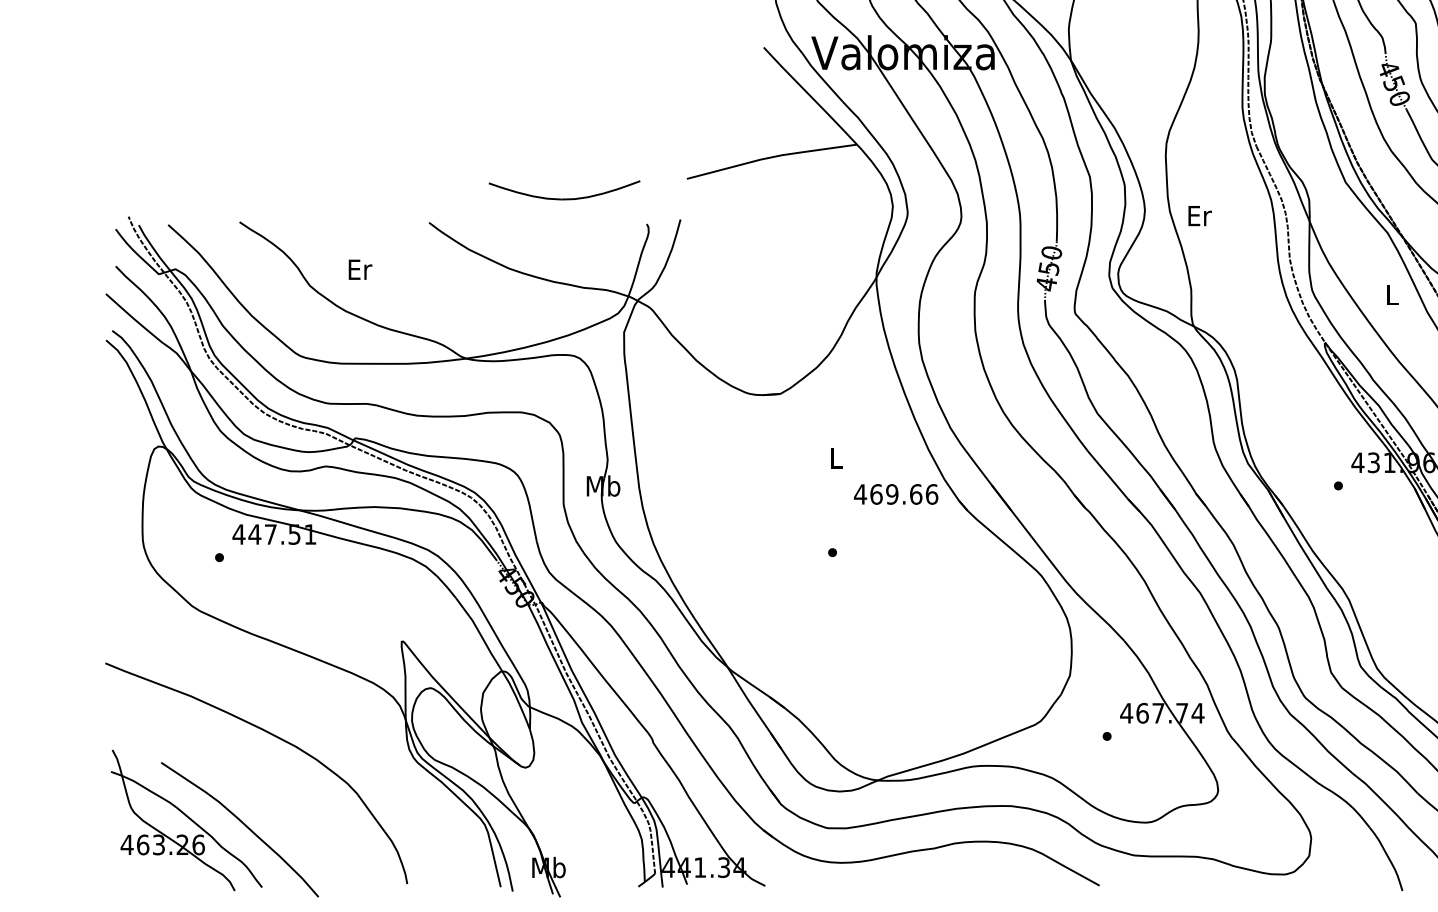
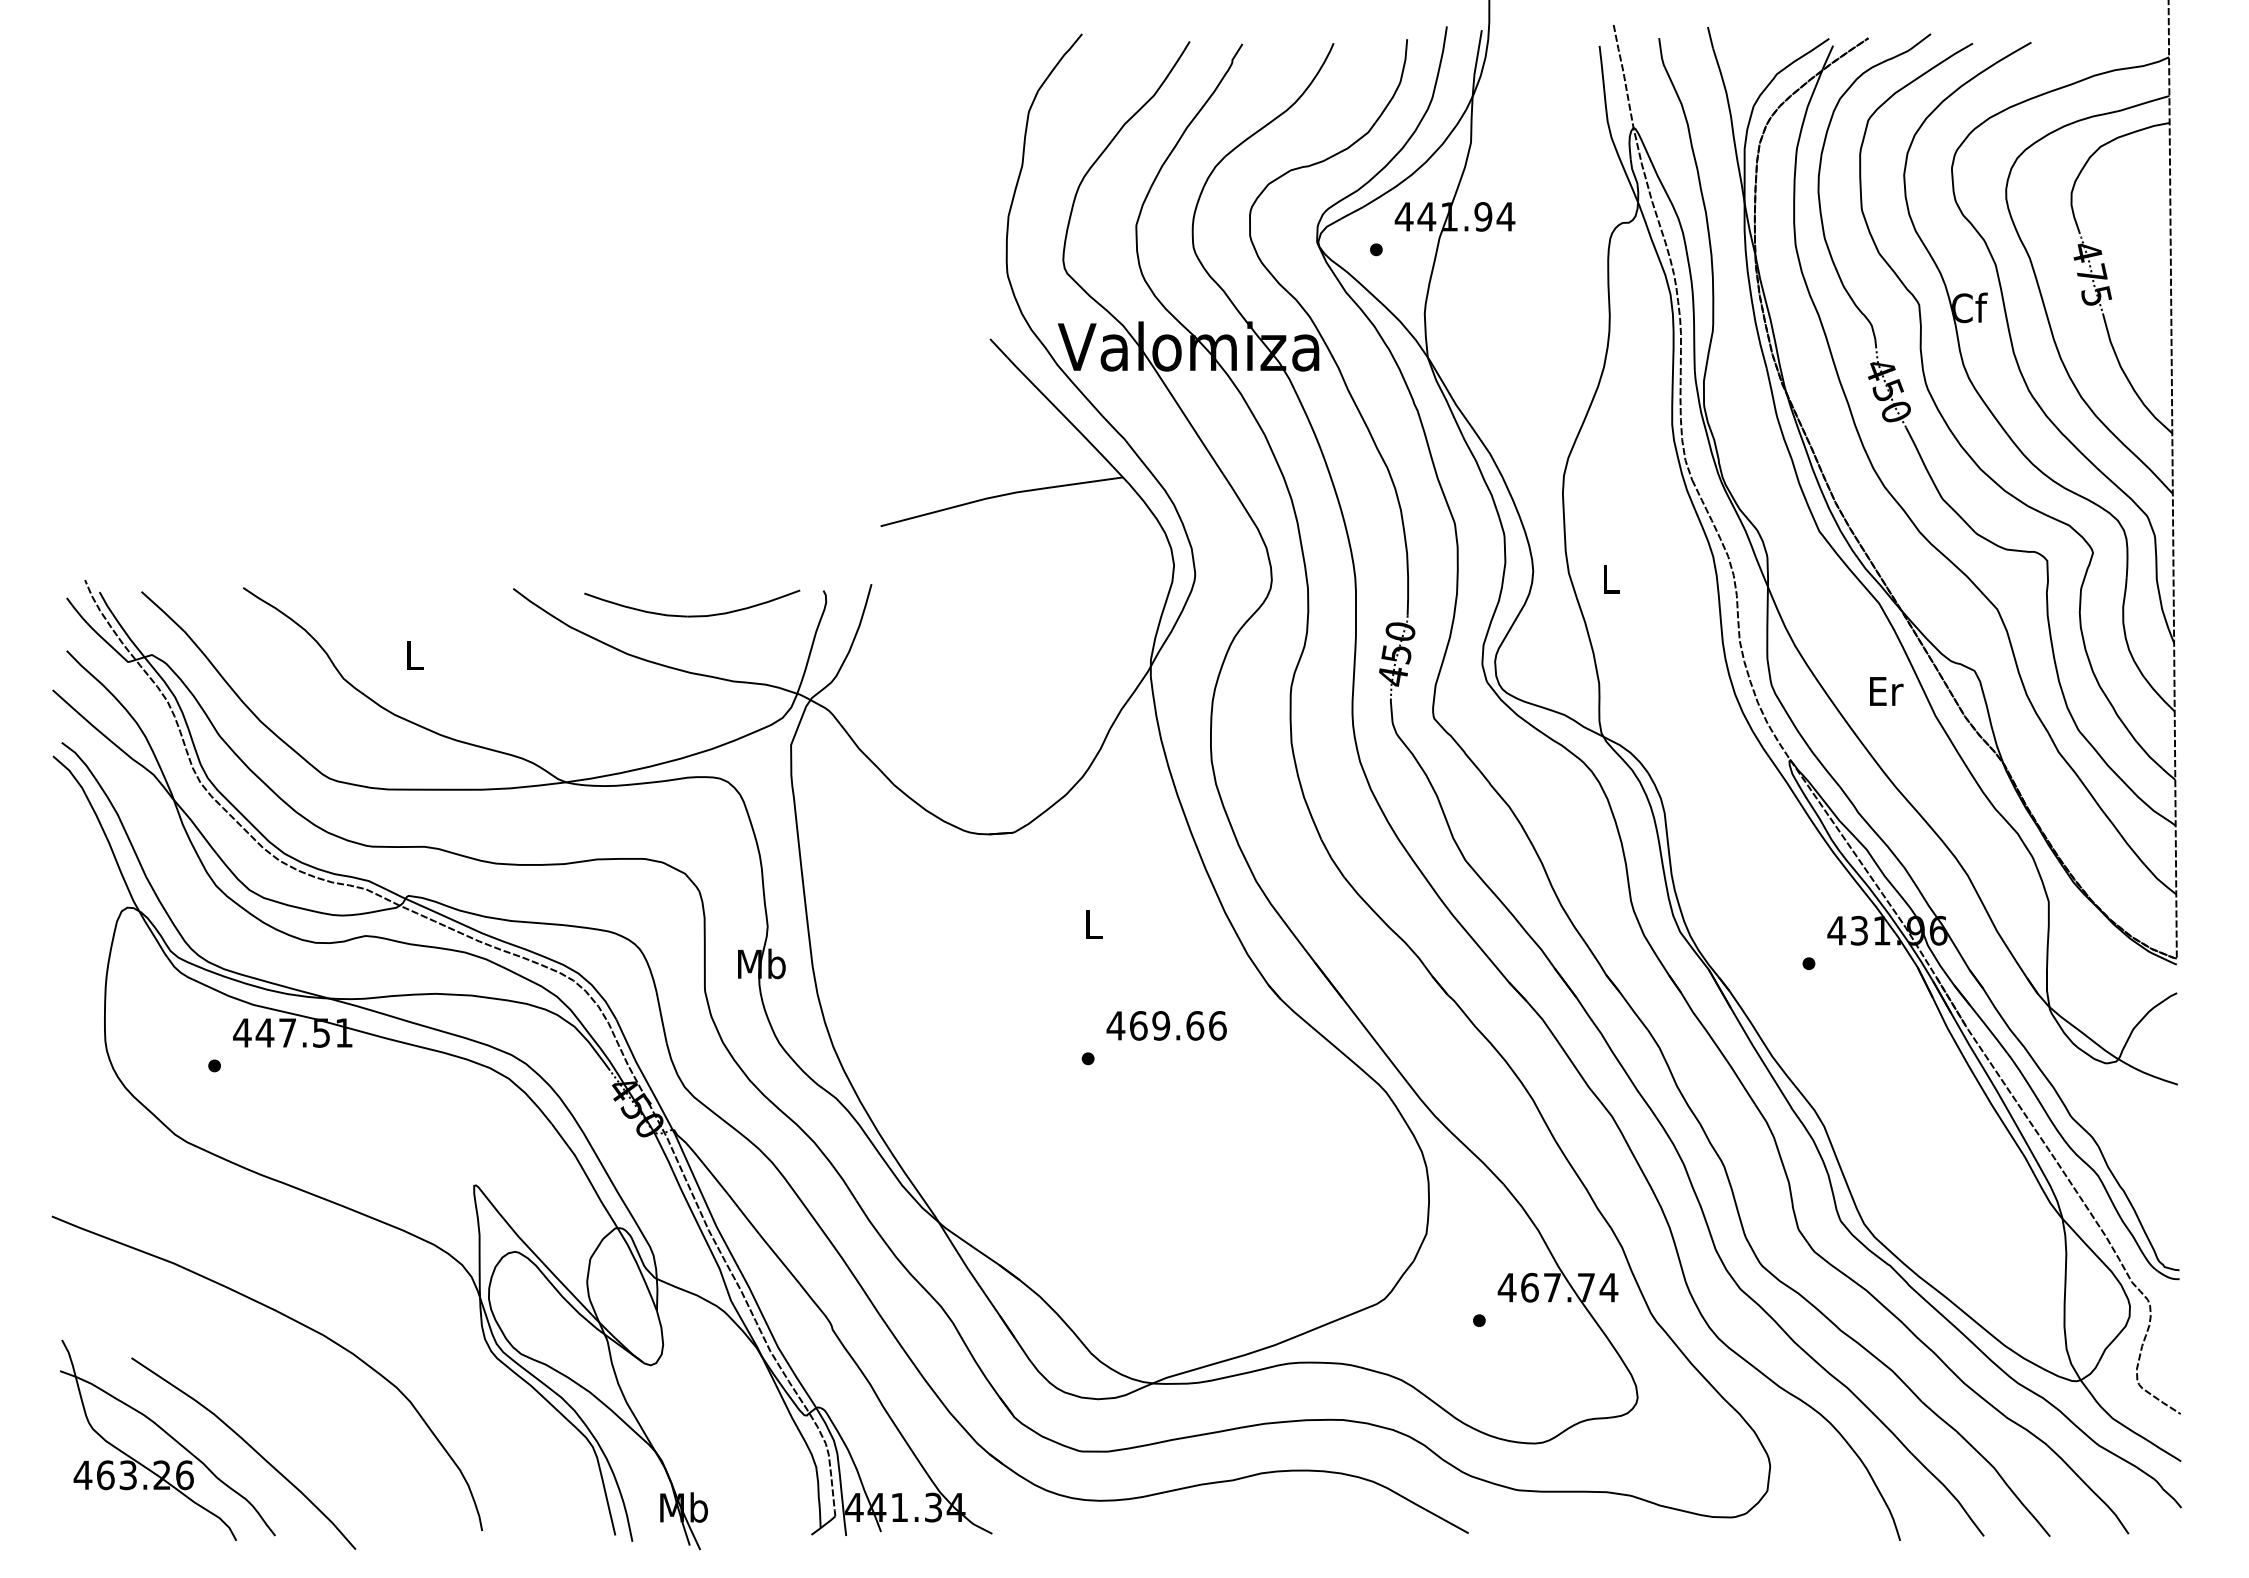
part: (564, 198) -> (692, 615), moved
text: (1199, 215) -> (1611, 578), Er -> L
text: (360, 269) -> (415, 655), Er -> L
text: (1392, 294) -> (1886, 691), L -> Er
text: (895, 494) -> (1166, 1025), moved

